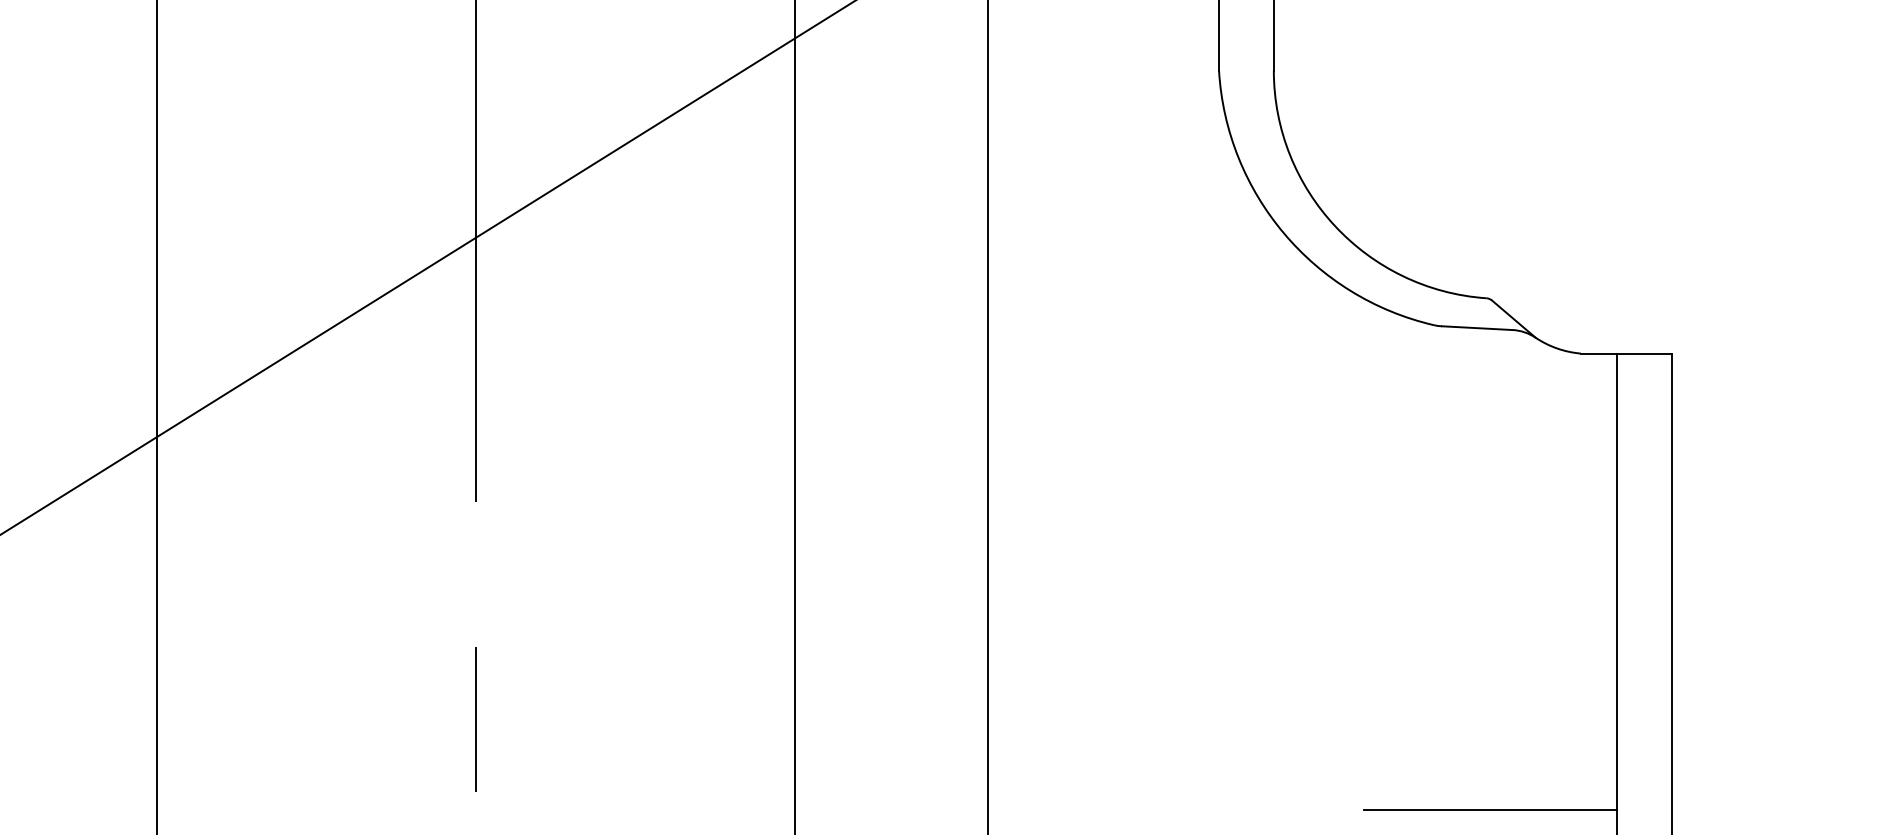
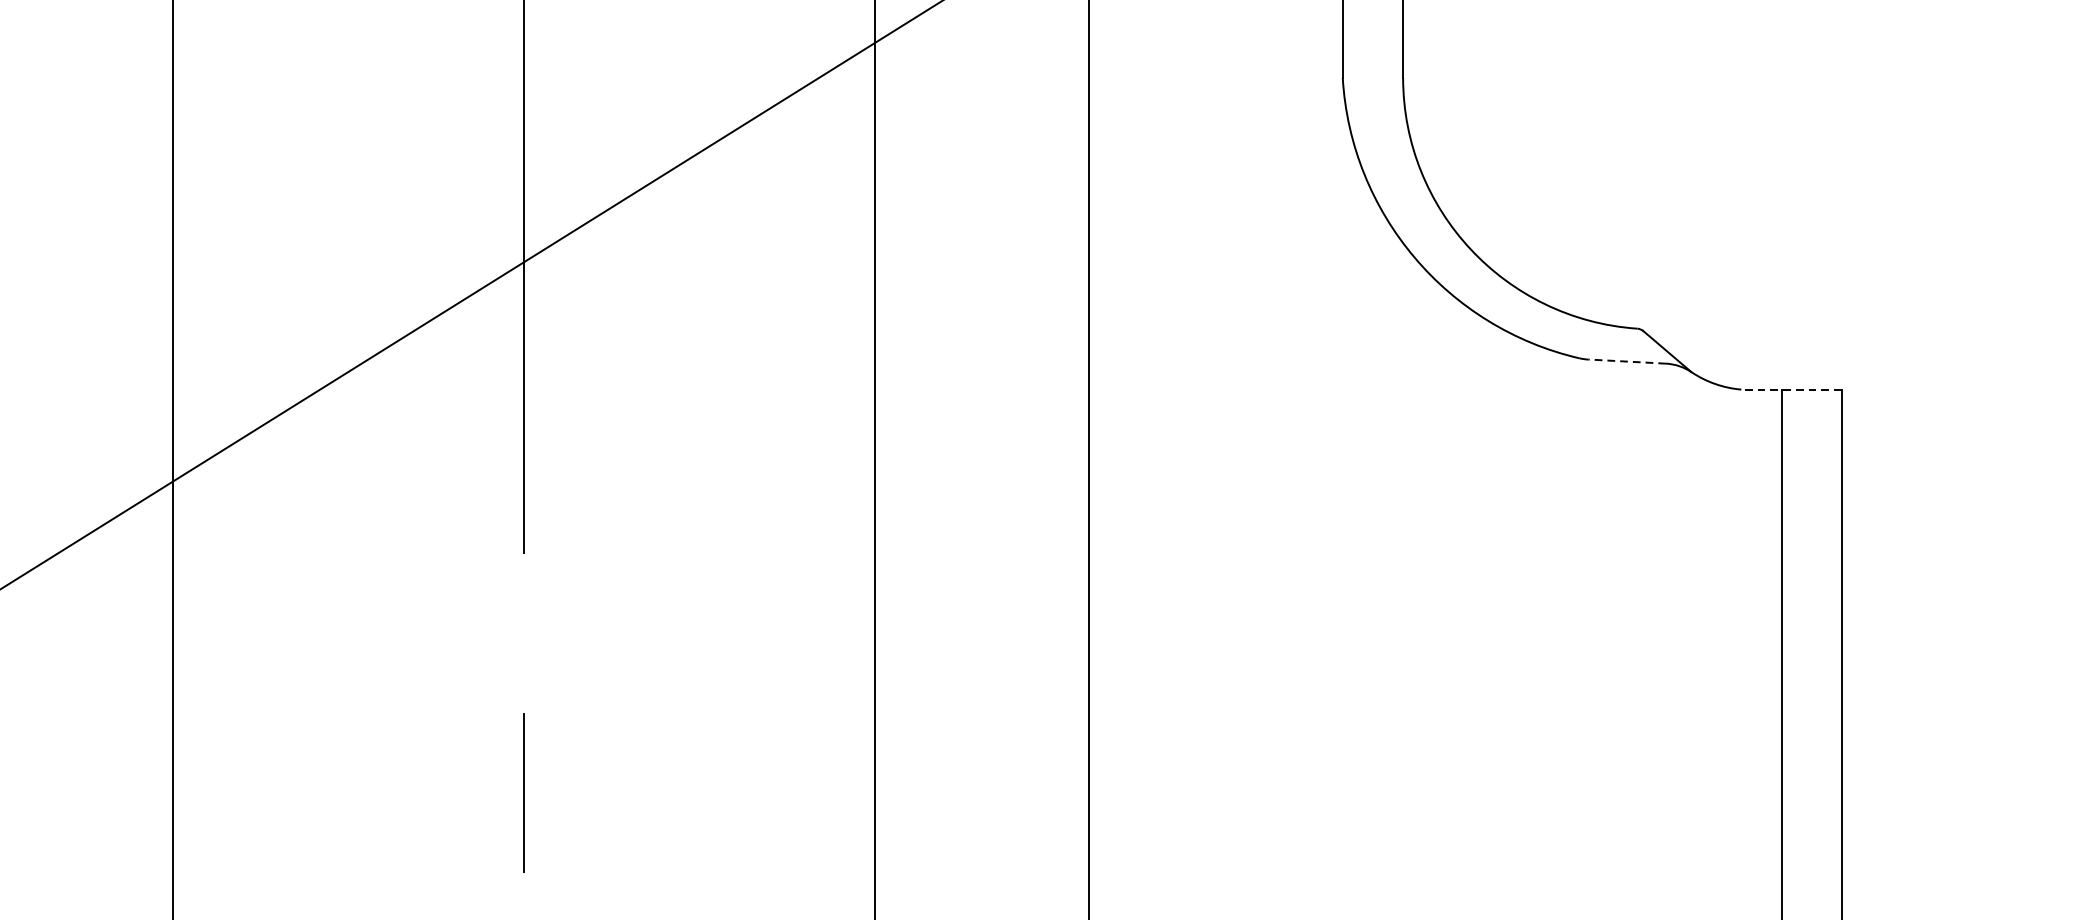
line: (1476, 328) -> (1626, 361), solid -> dashed
line: (1626, 353) -> (1791, 389), solid -> dashed
line: (1490, 810) -> (1641, 892), removed

